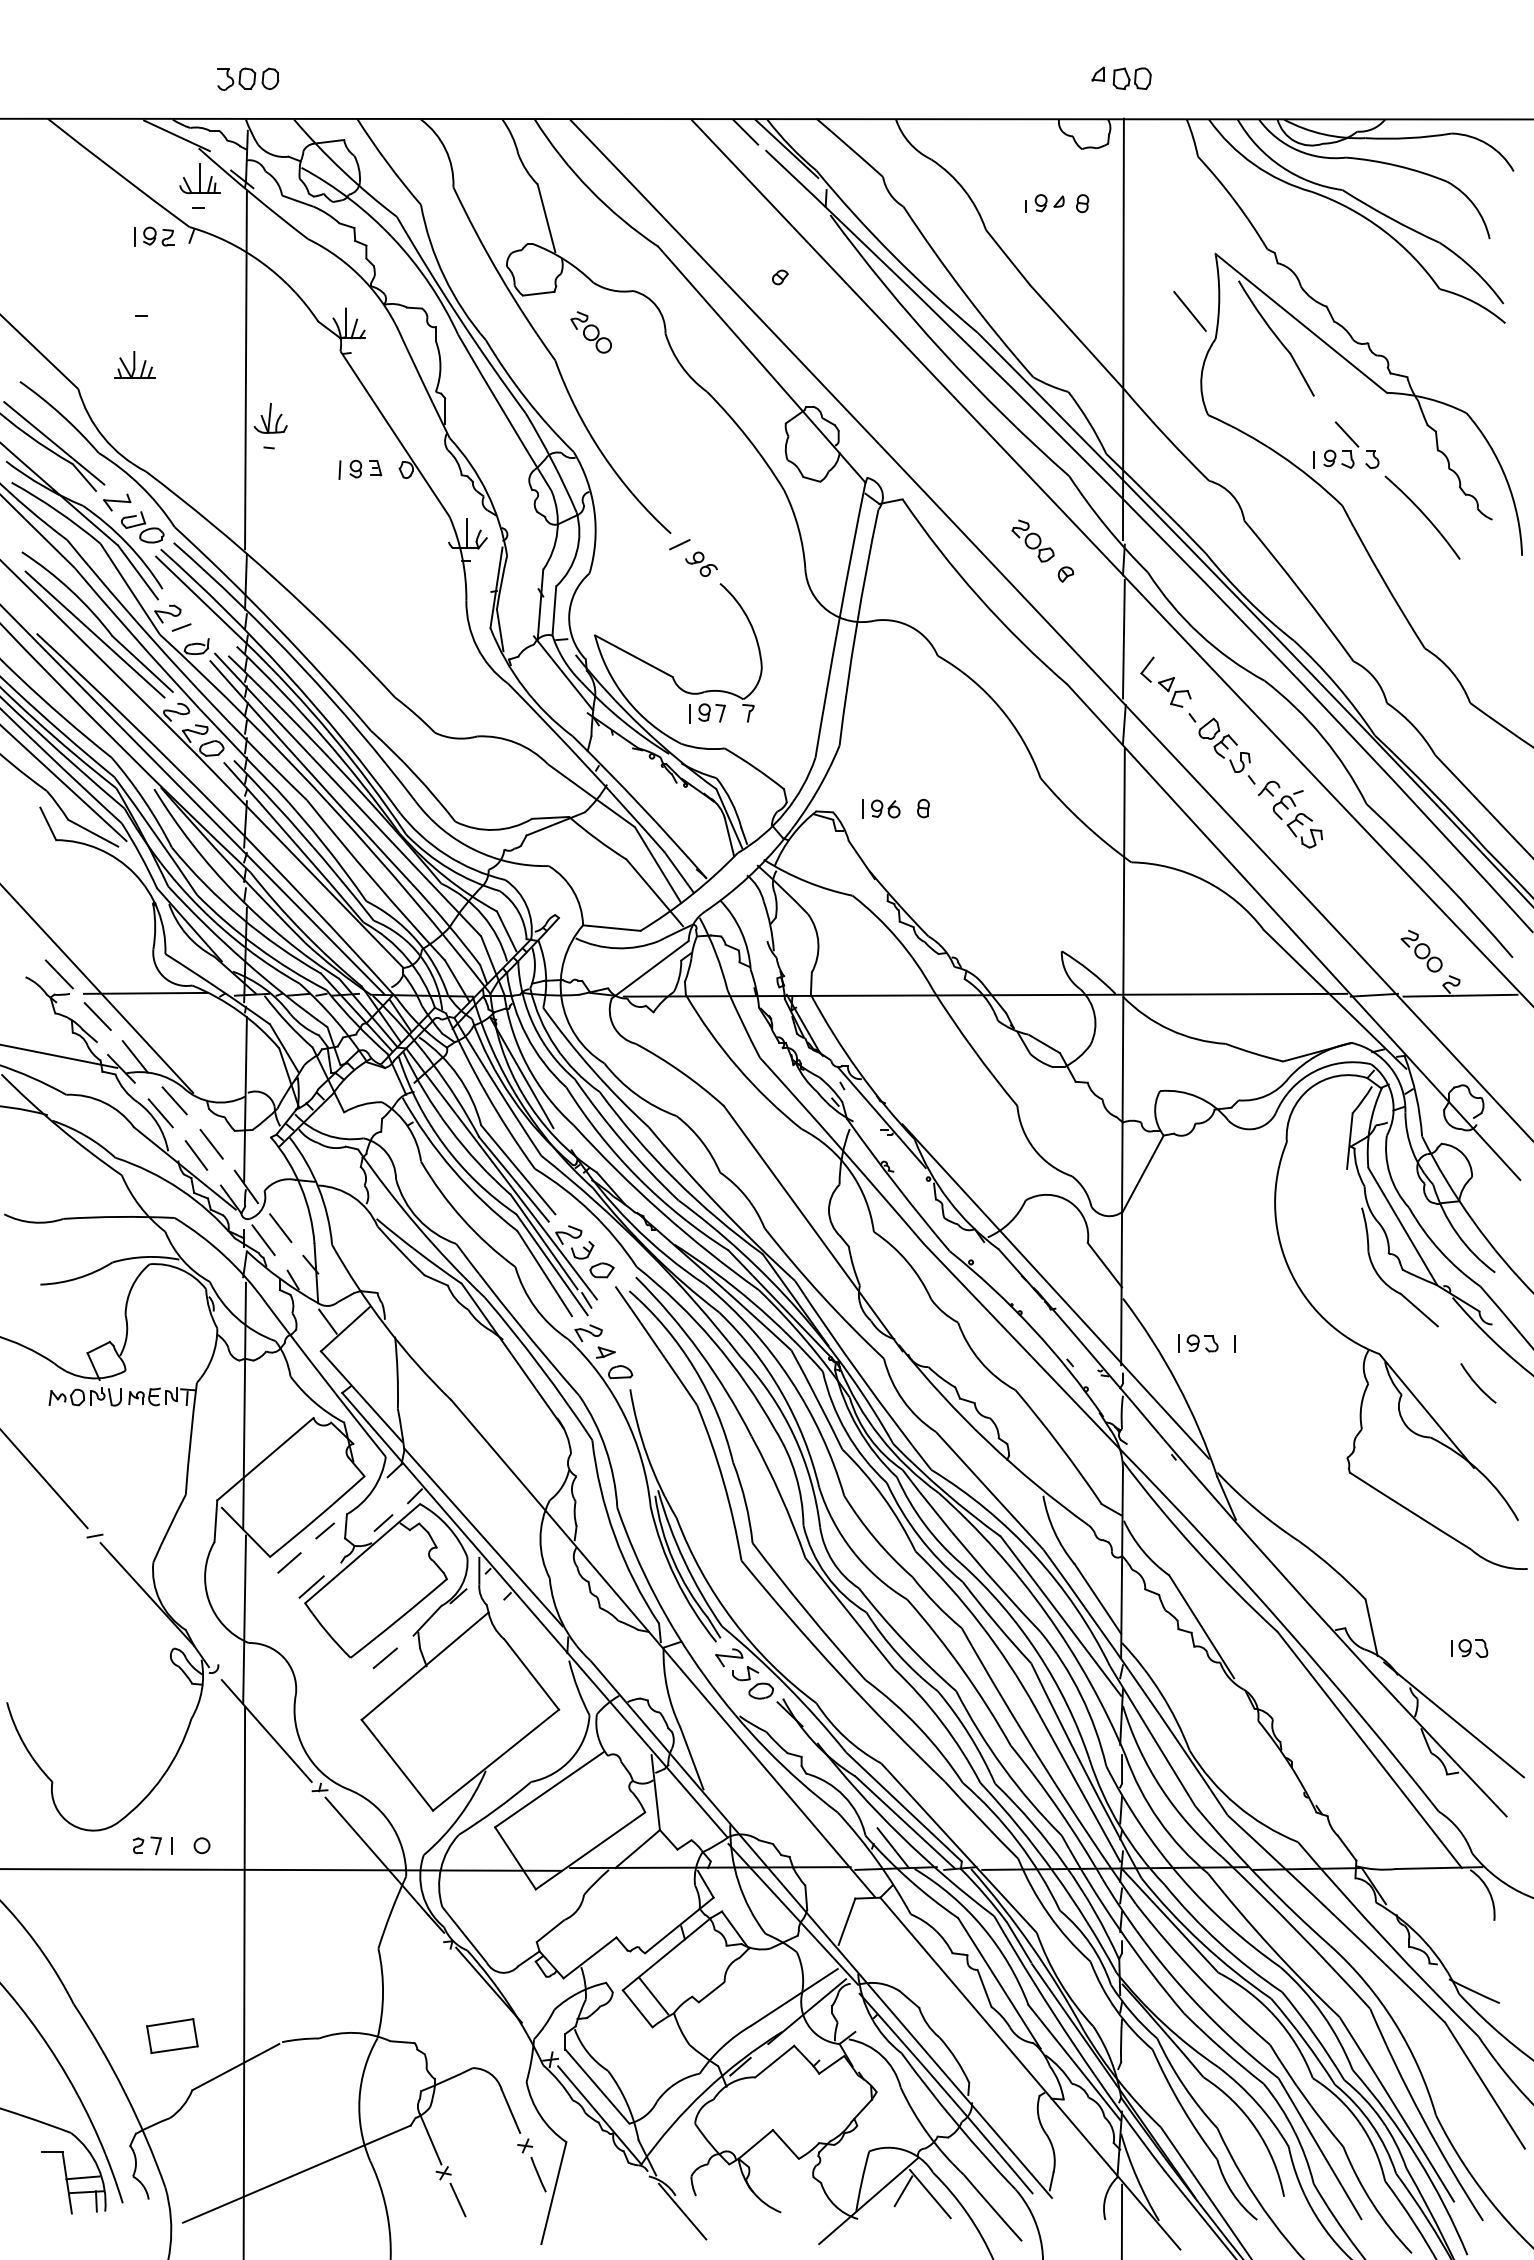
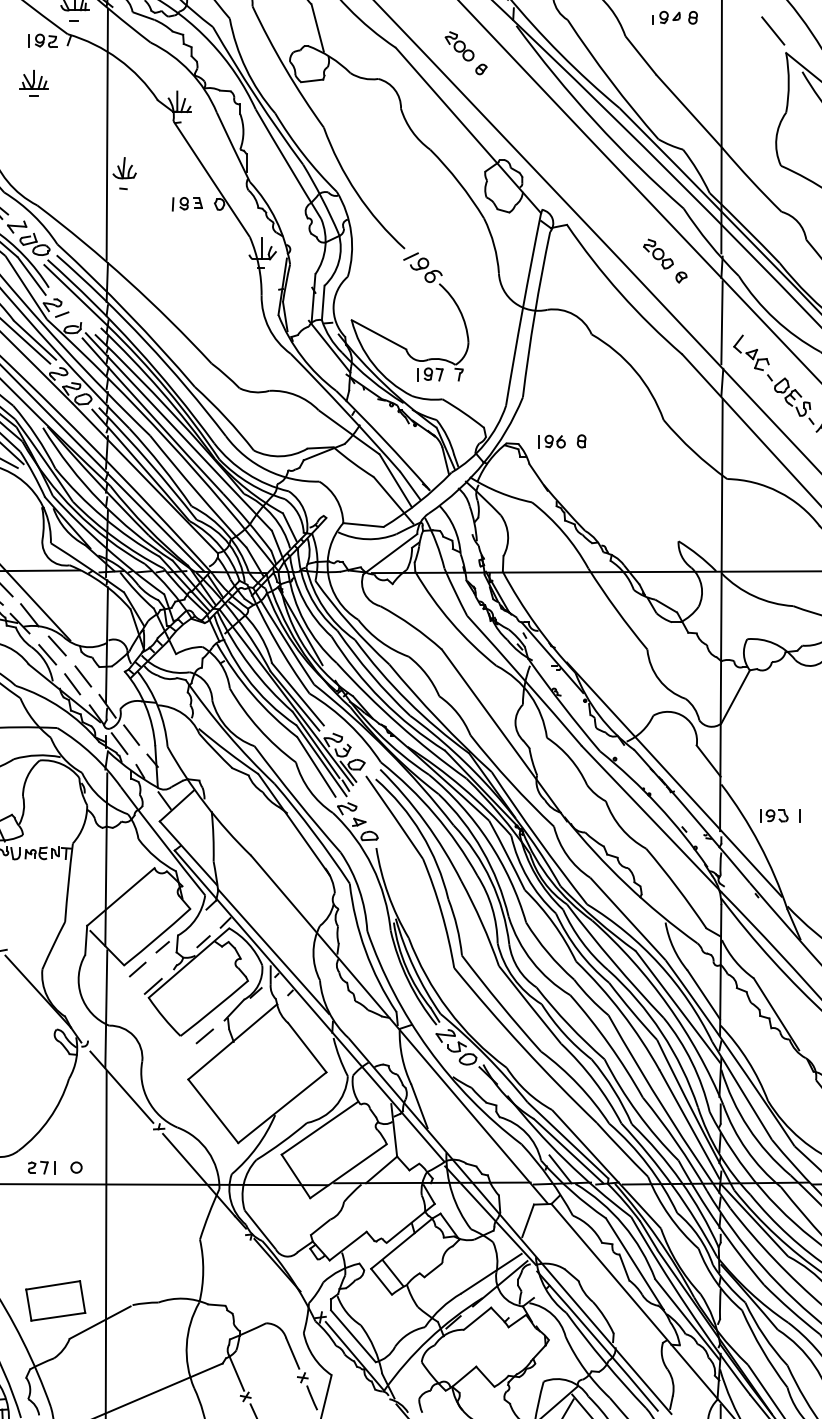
line: (1189, 310) -> (772, 30), moved
part: (590, 332) -> (459, 46), moved
part: (134, 364) -> (34, 79), moved
part: (701, 564) -> (426, 270), size x1.43
line: (590, 1280) -> (348, 771), added
part: (172, 2035) -> (55, 1300), size x1.67

